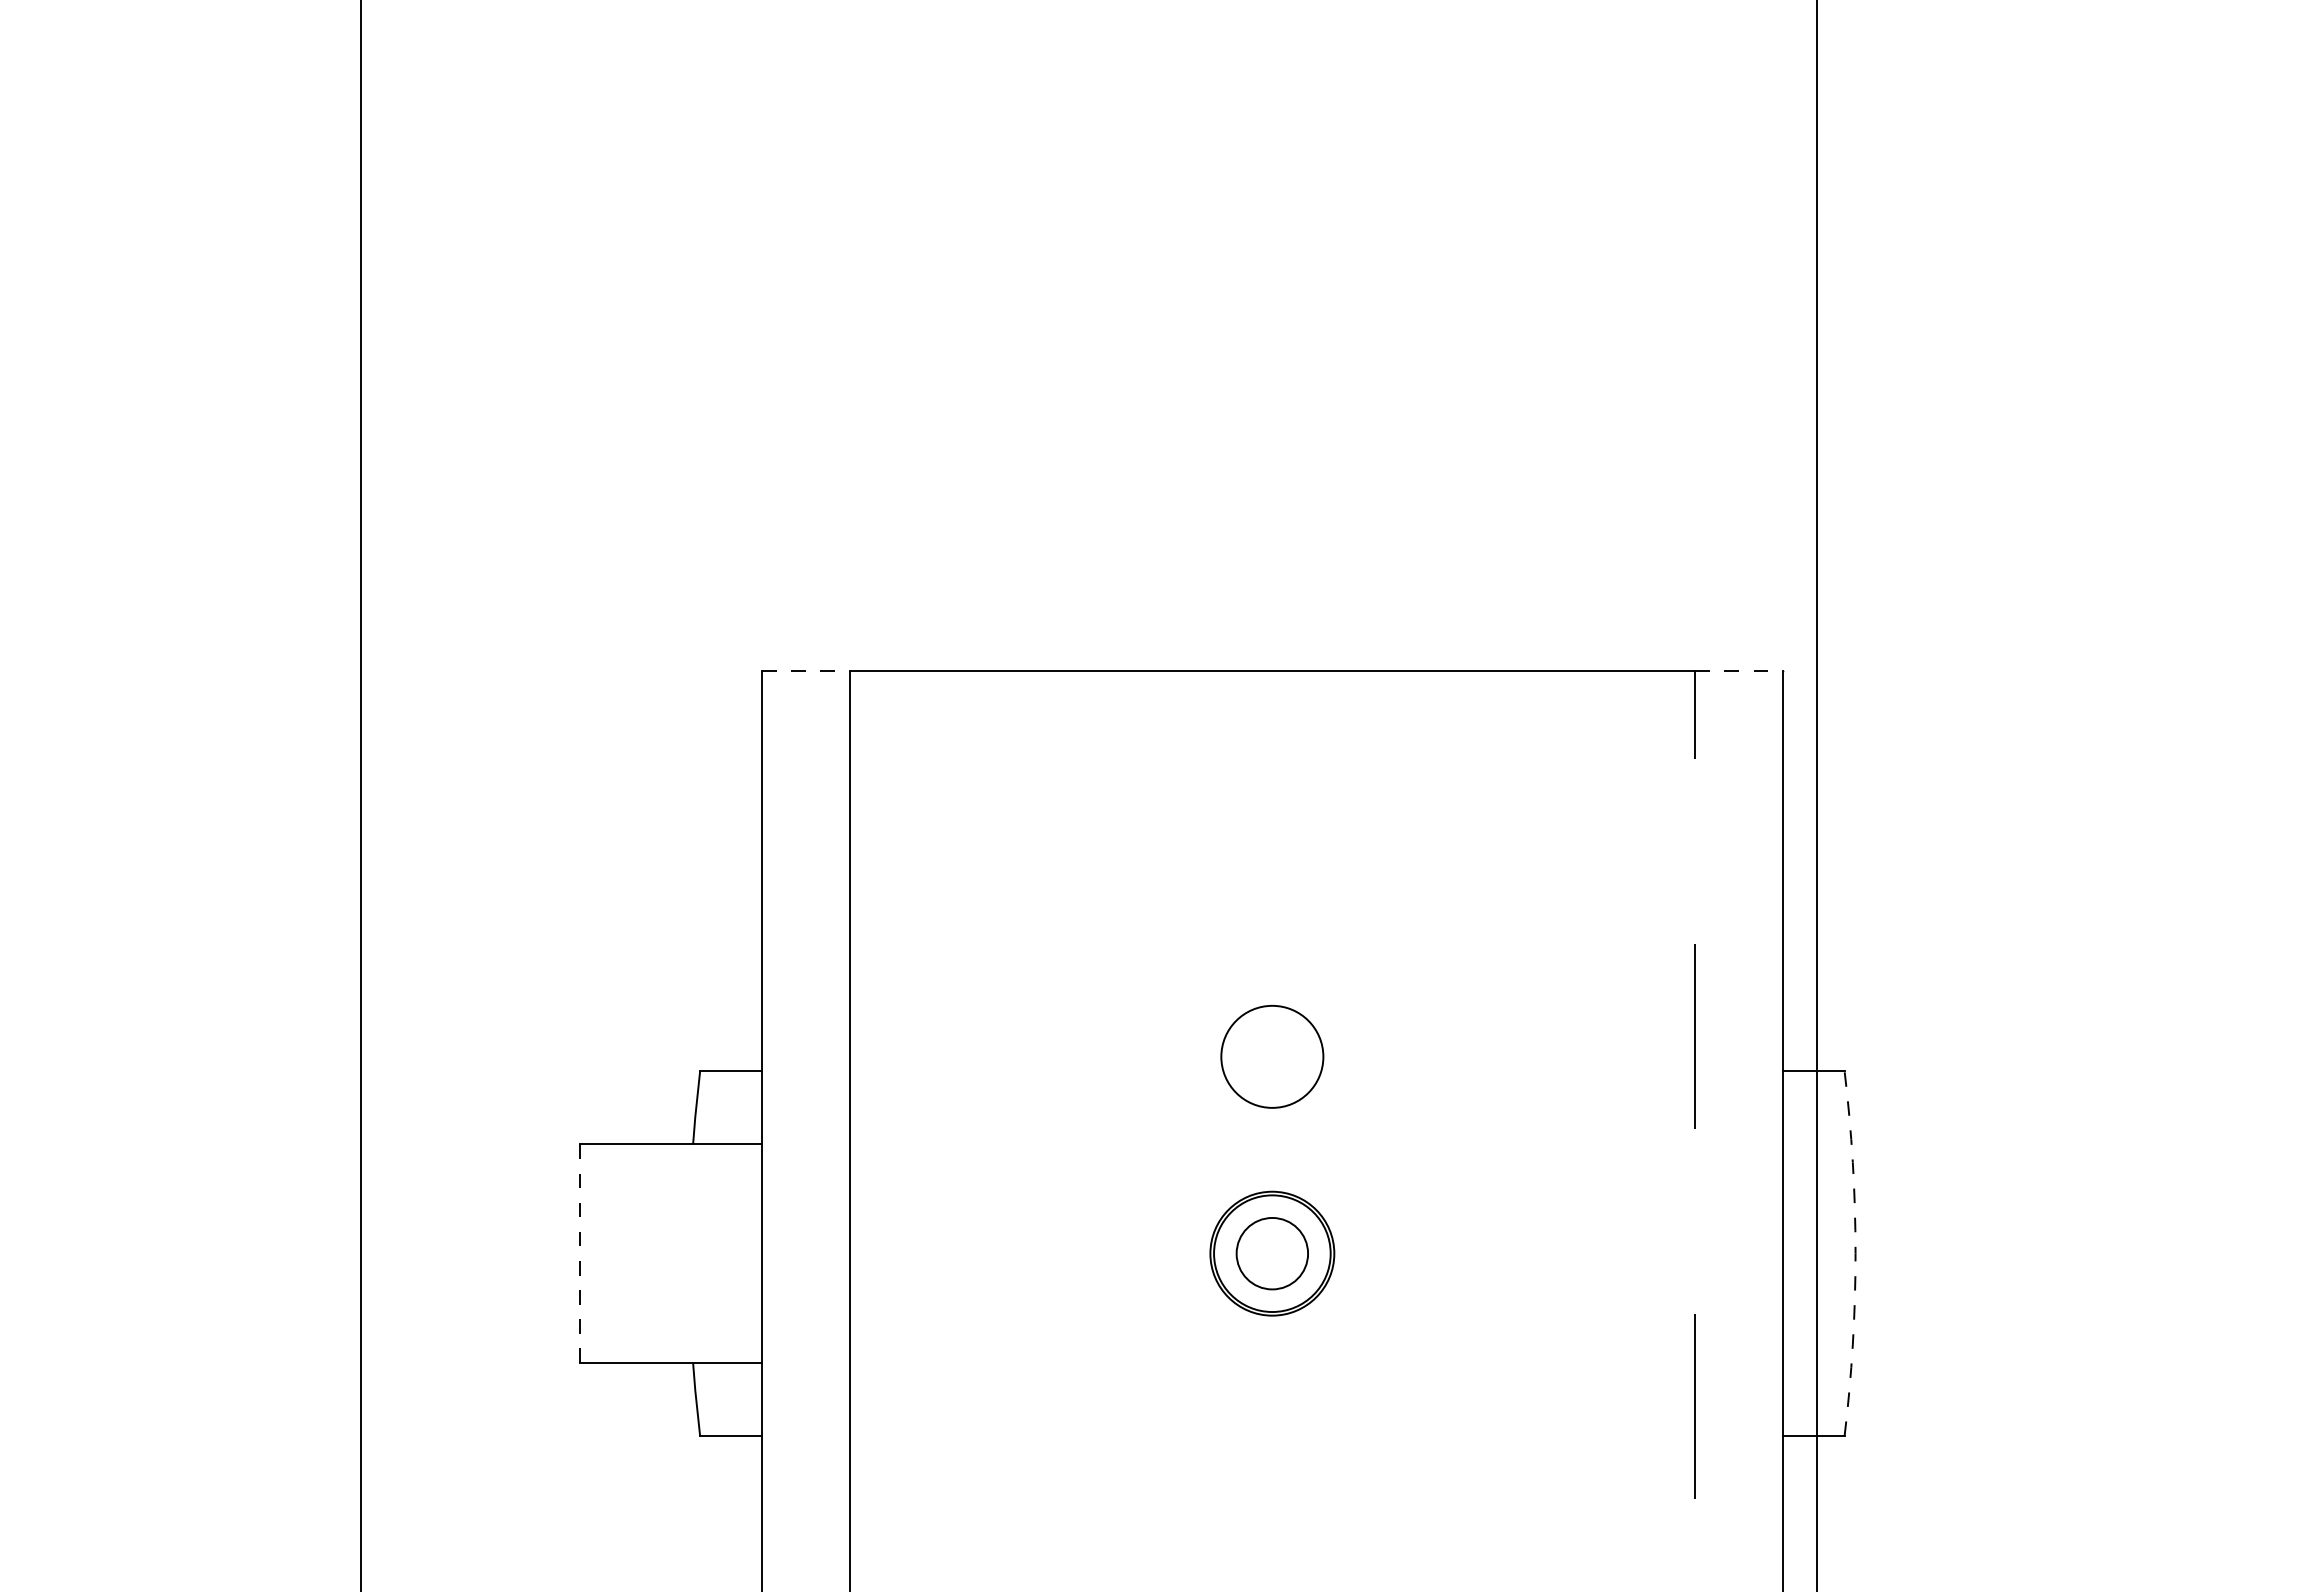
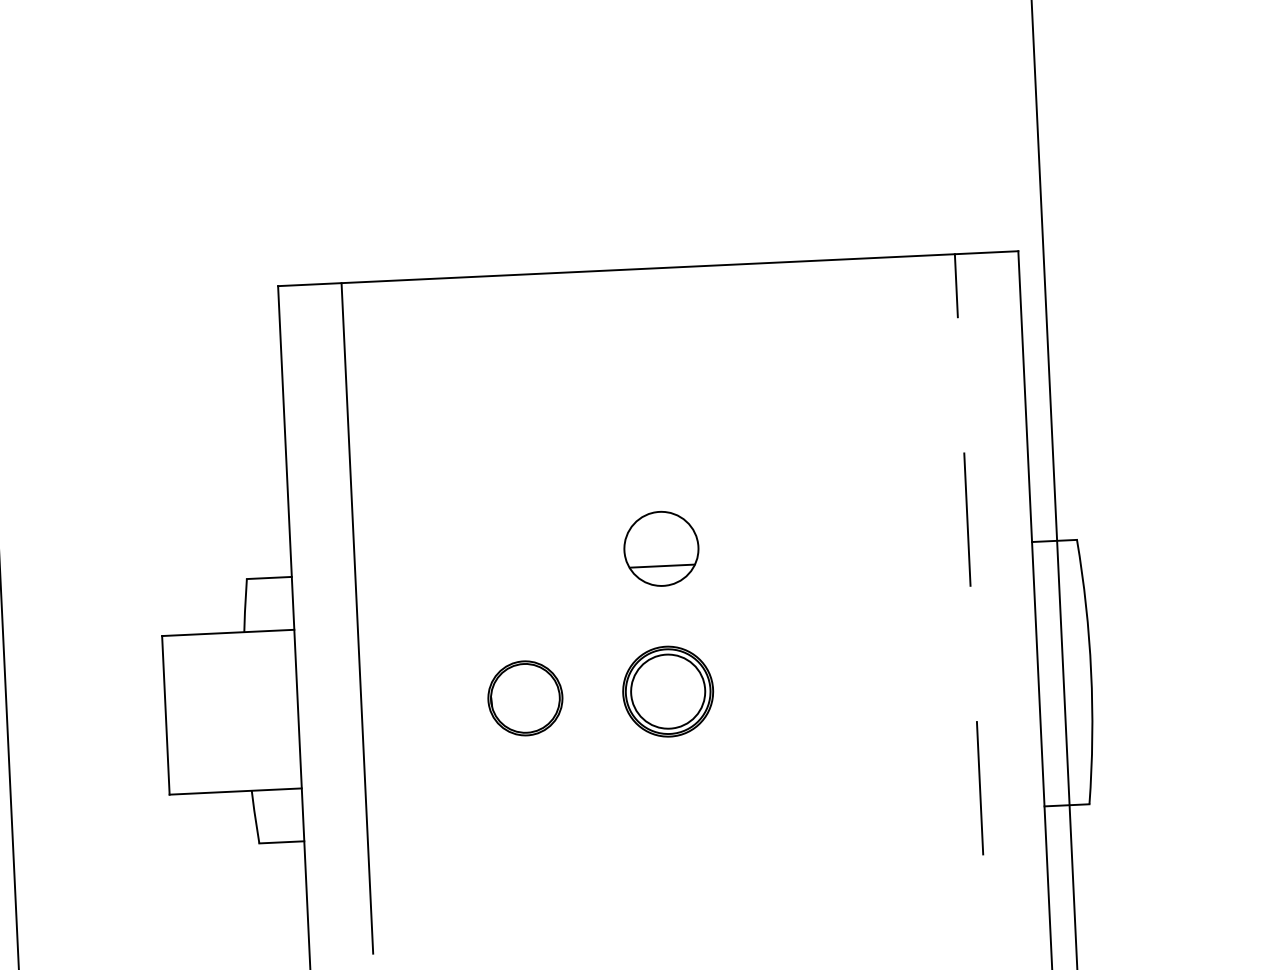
line: (805, 670) -> (309, 284), dashed -> solid
line: (1738, 670) -> (986, 252), dashed -> solid
line: (1272, 1080) -> (662, 566), added
line: (579, 1253) -> (165, 715), dashed -> solid
part: (1075, 1253) -> (525, 698), added
circle: (1272, 1253) -> (668, 691), size x1.43
arc: (1855, 1253) -> (1091, 671), dashed -> solid

